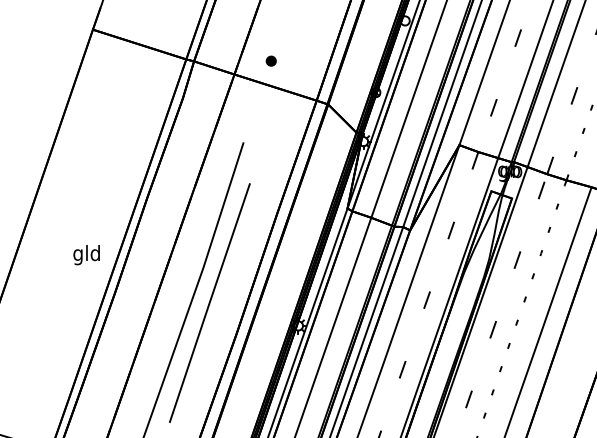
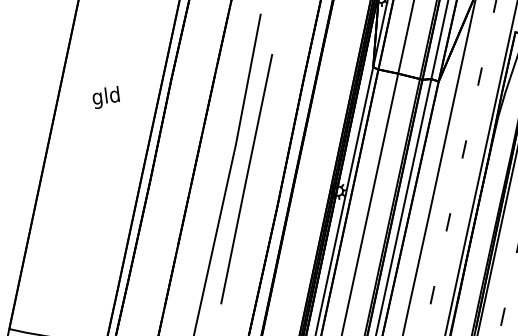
text: (86, 255) -> (106, 98), moved

